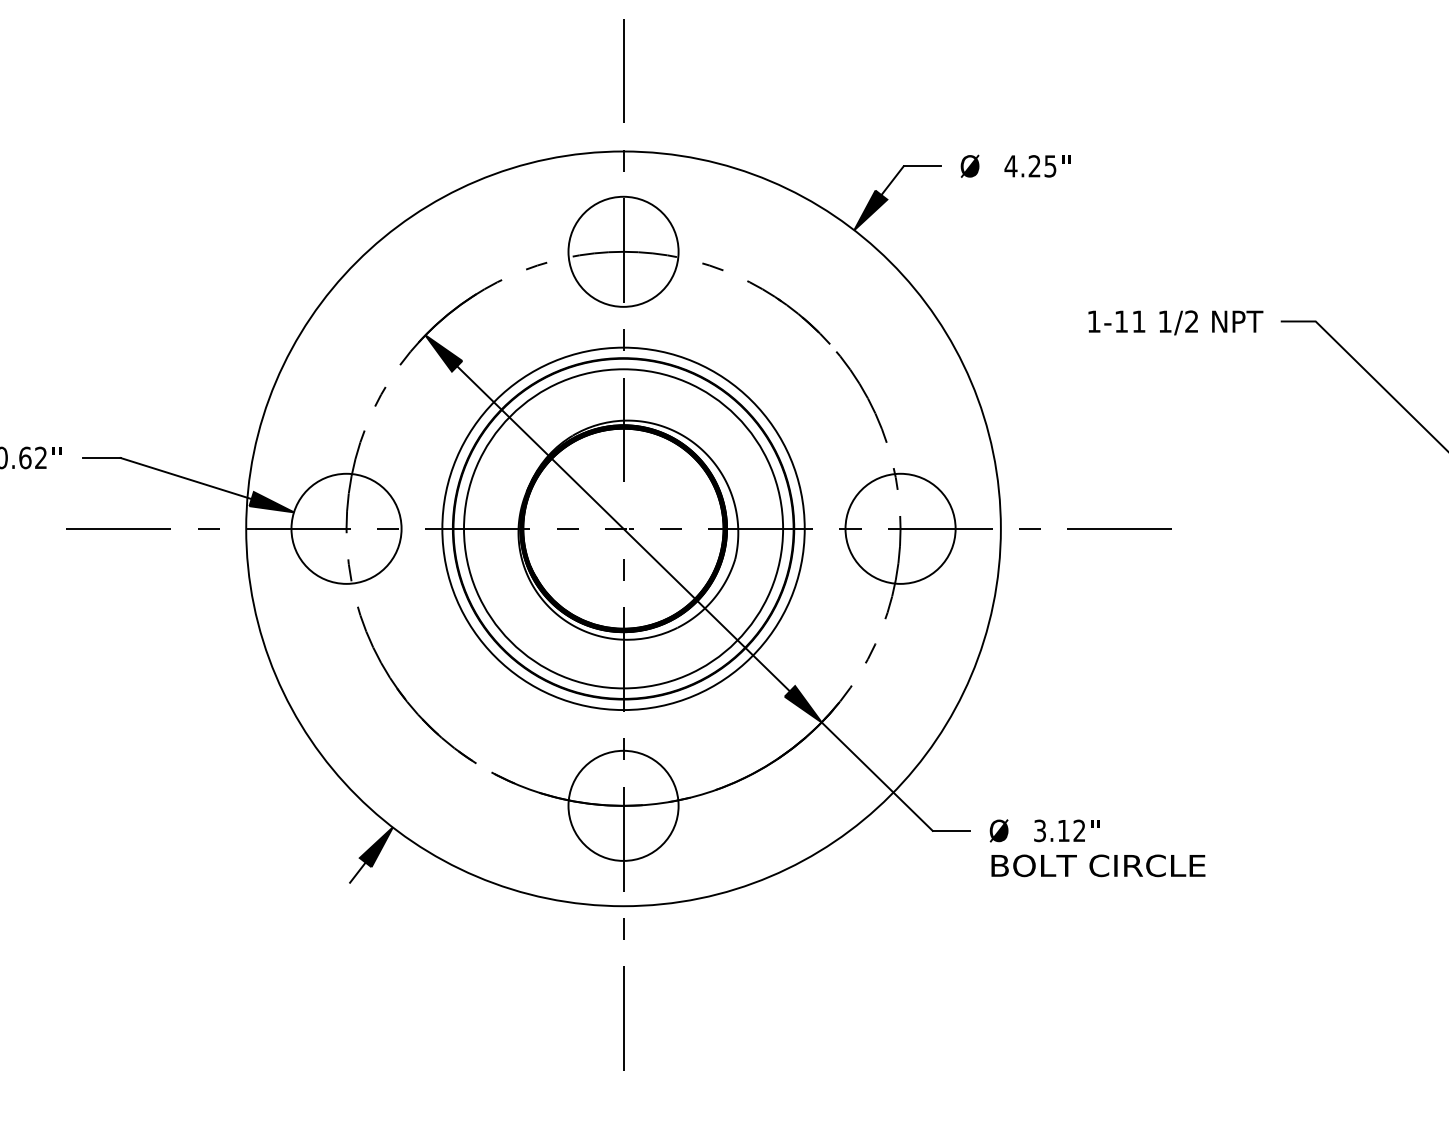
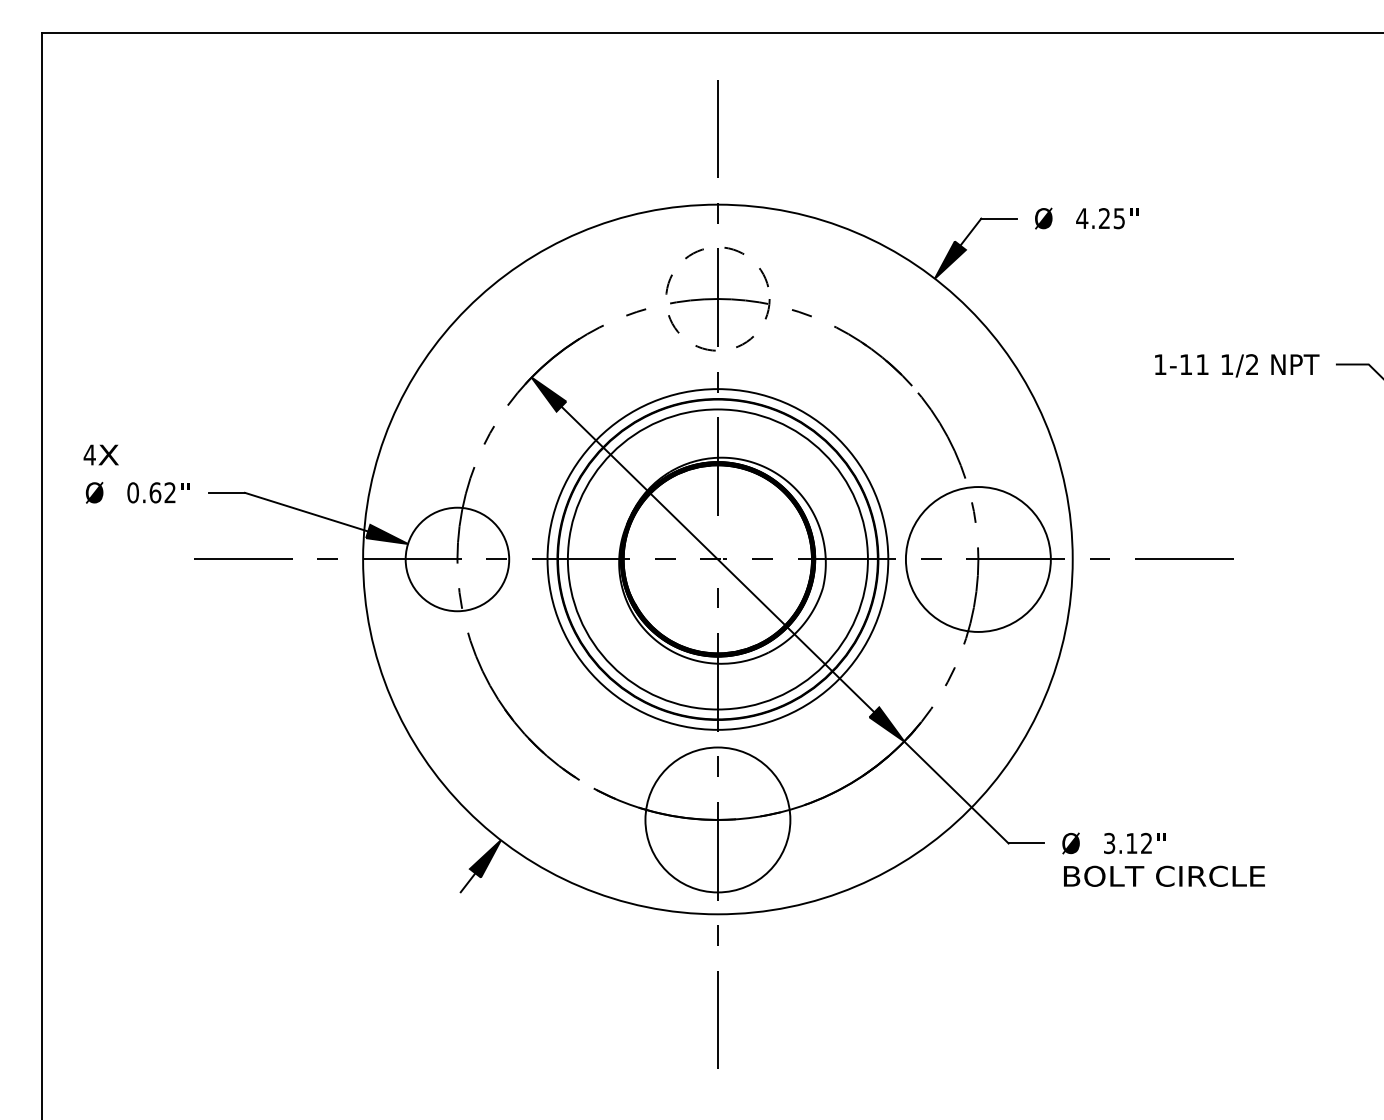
circle: (623, 251) -> (717, 298), solid -> dashed
circle: (900, 528) -> (978, 559), size x1.4
circle: (623, 805) -> (717, 819), size x1.4

